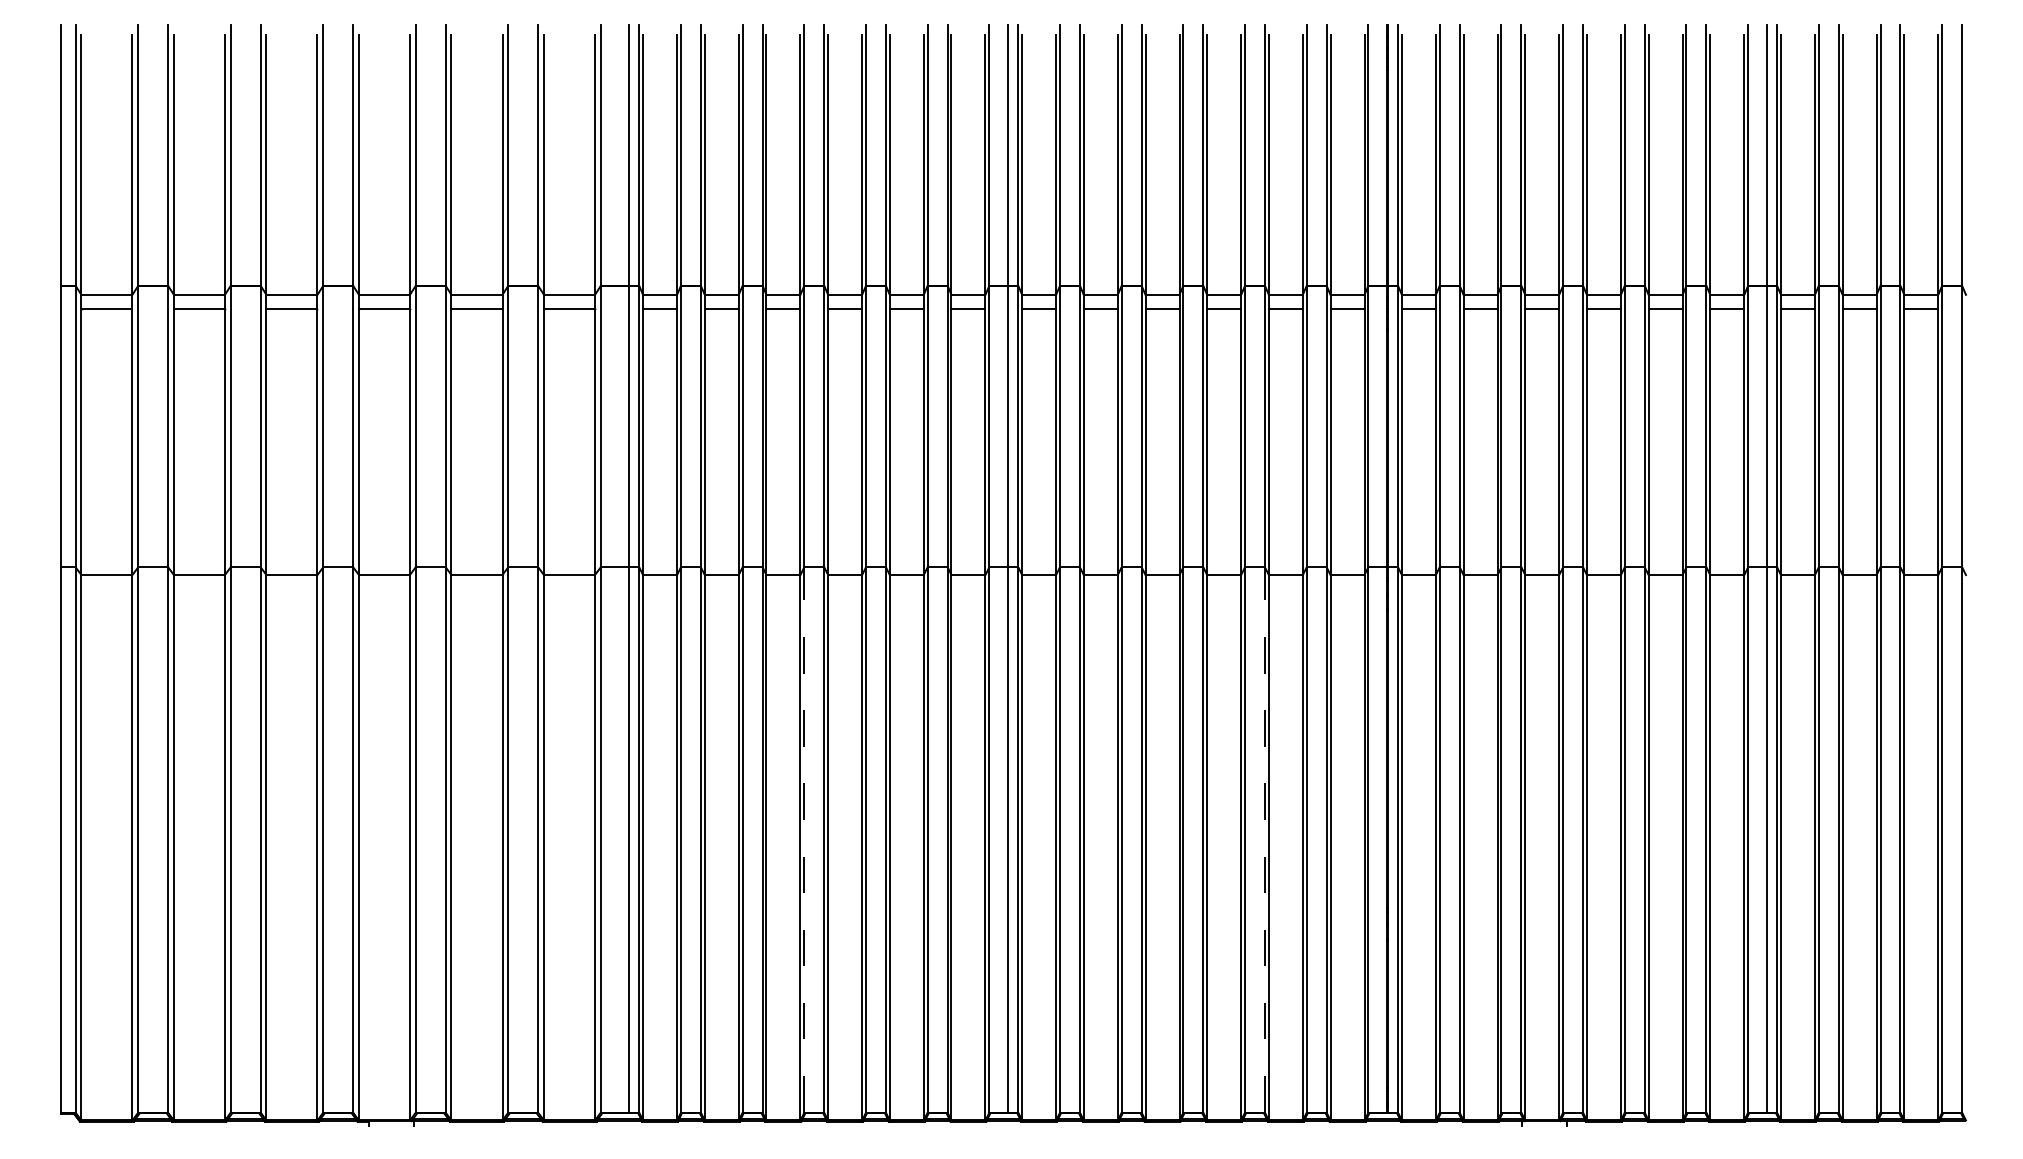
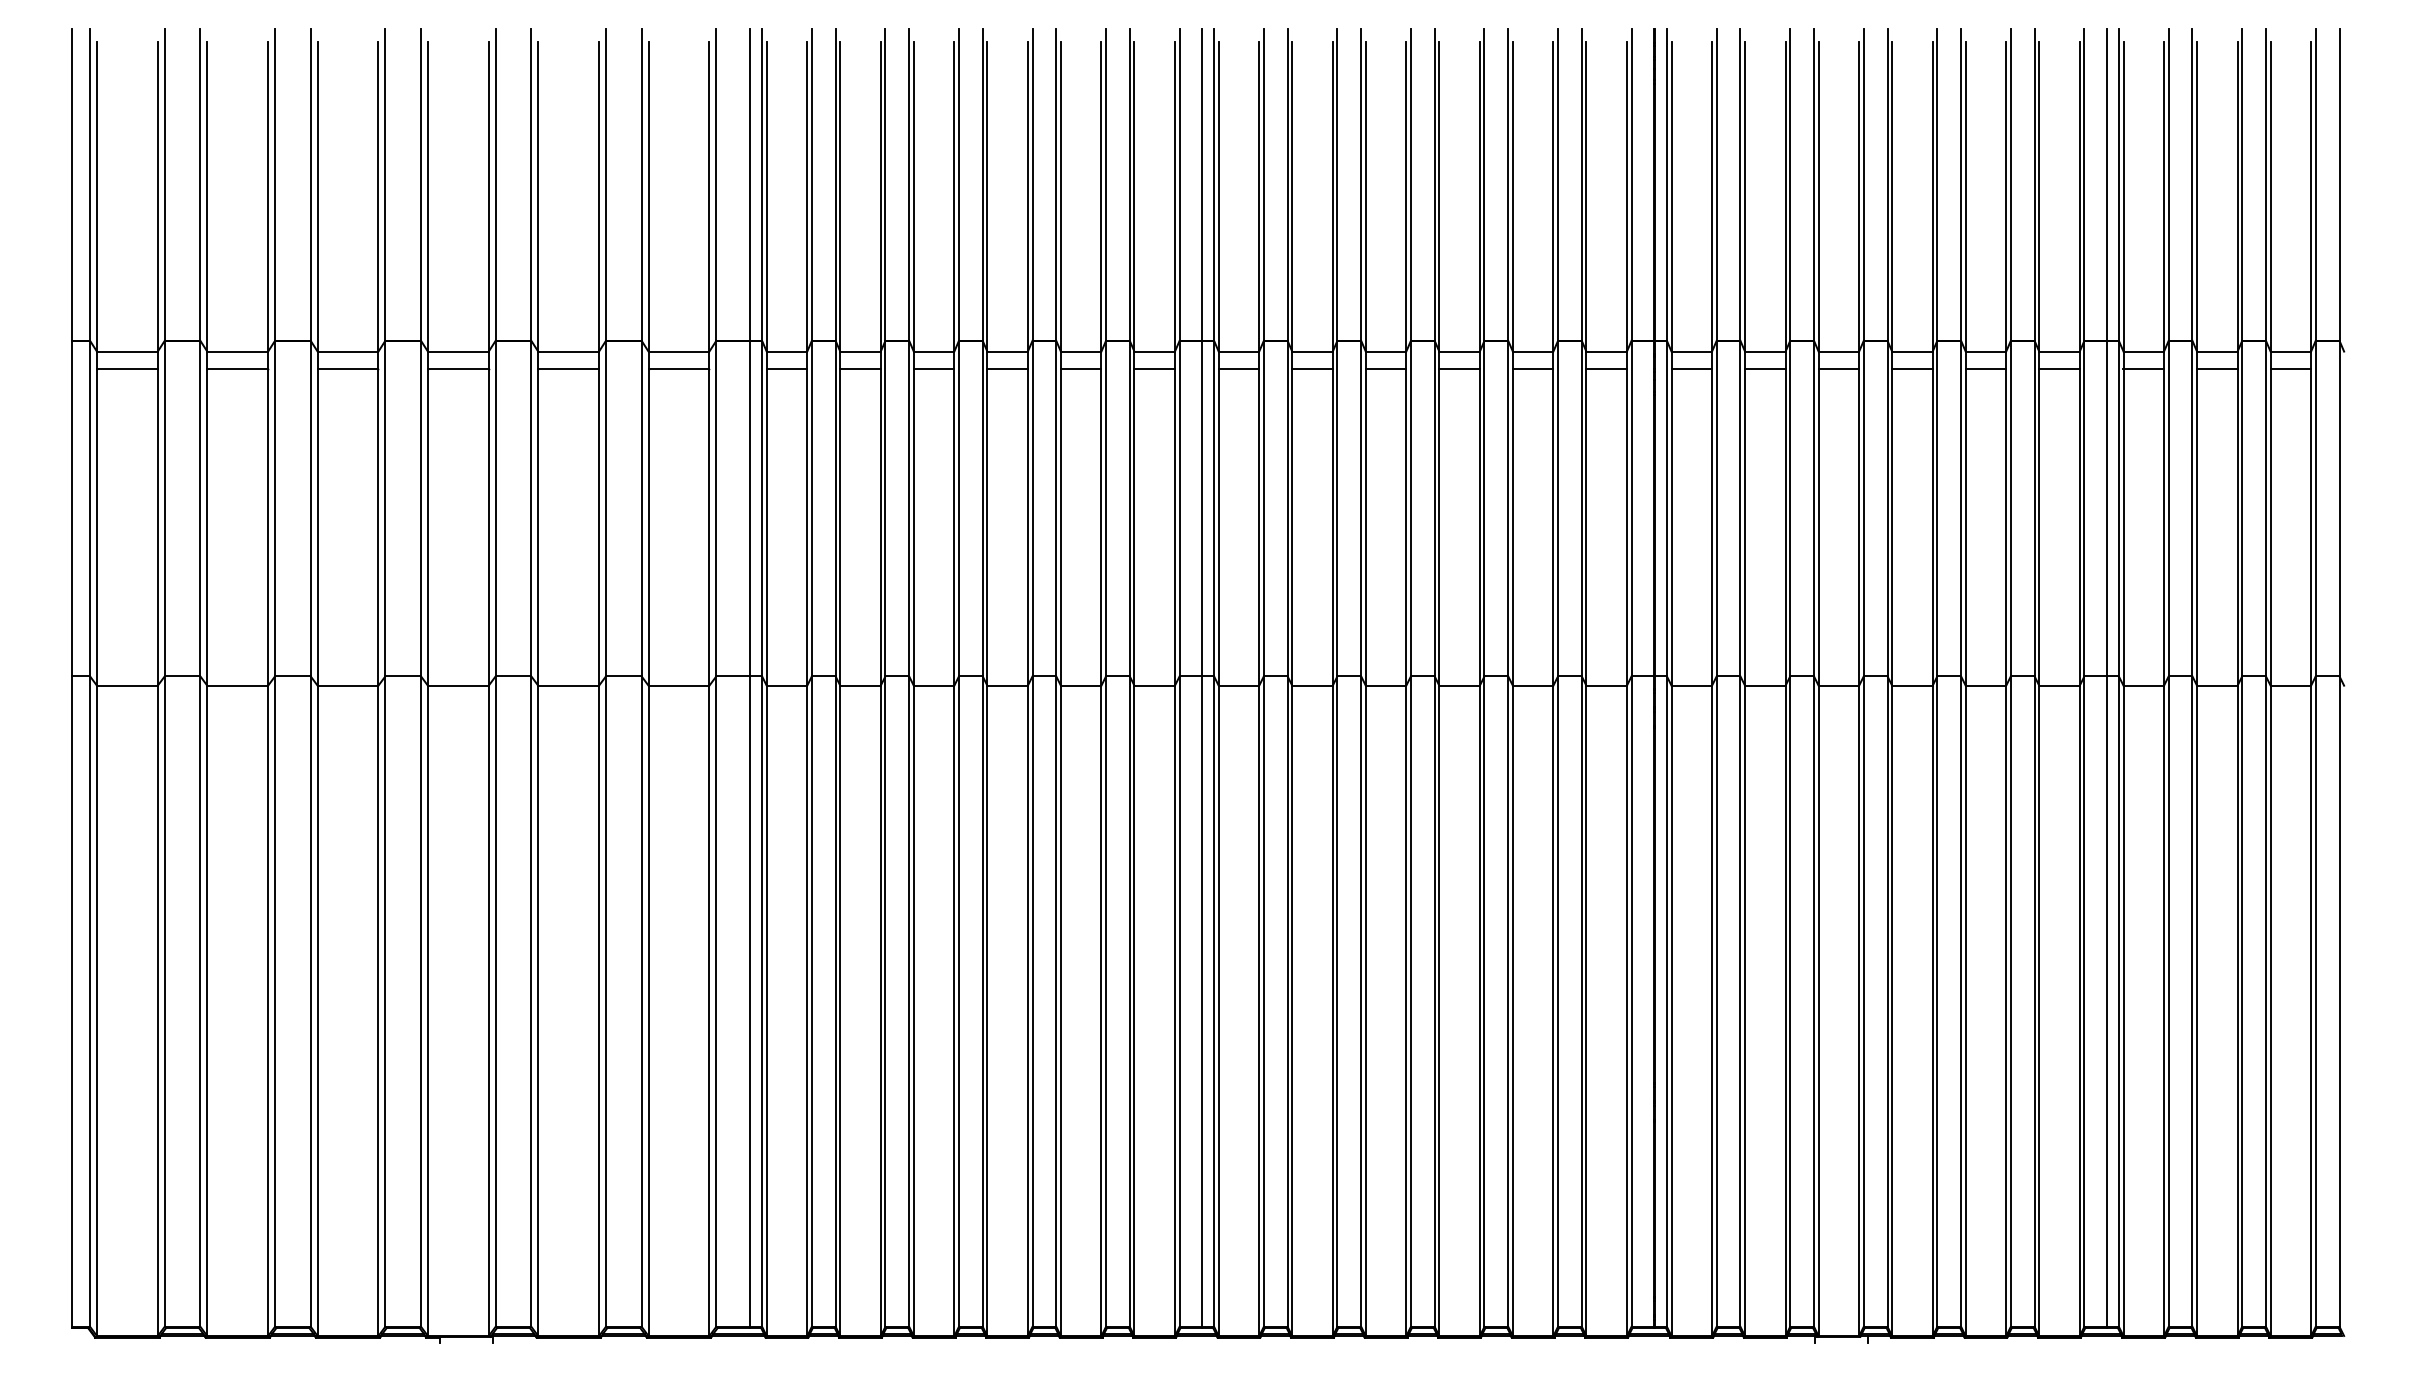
line: (804, 839) -> (959, 1001), dashed -> solid
line: (1264, 839) -> (1507, 1001), dashed -> solid

